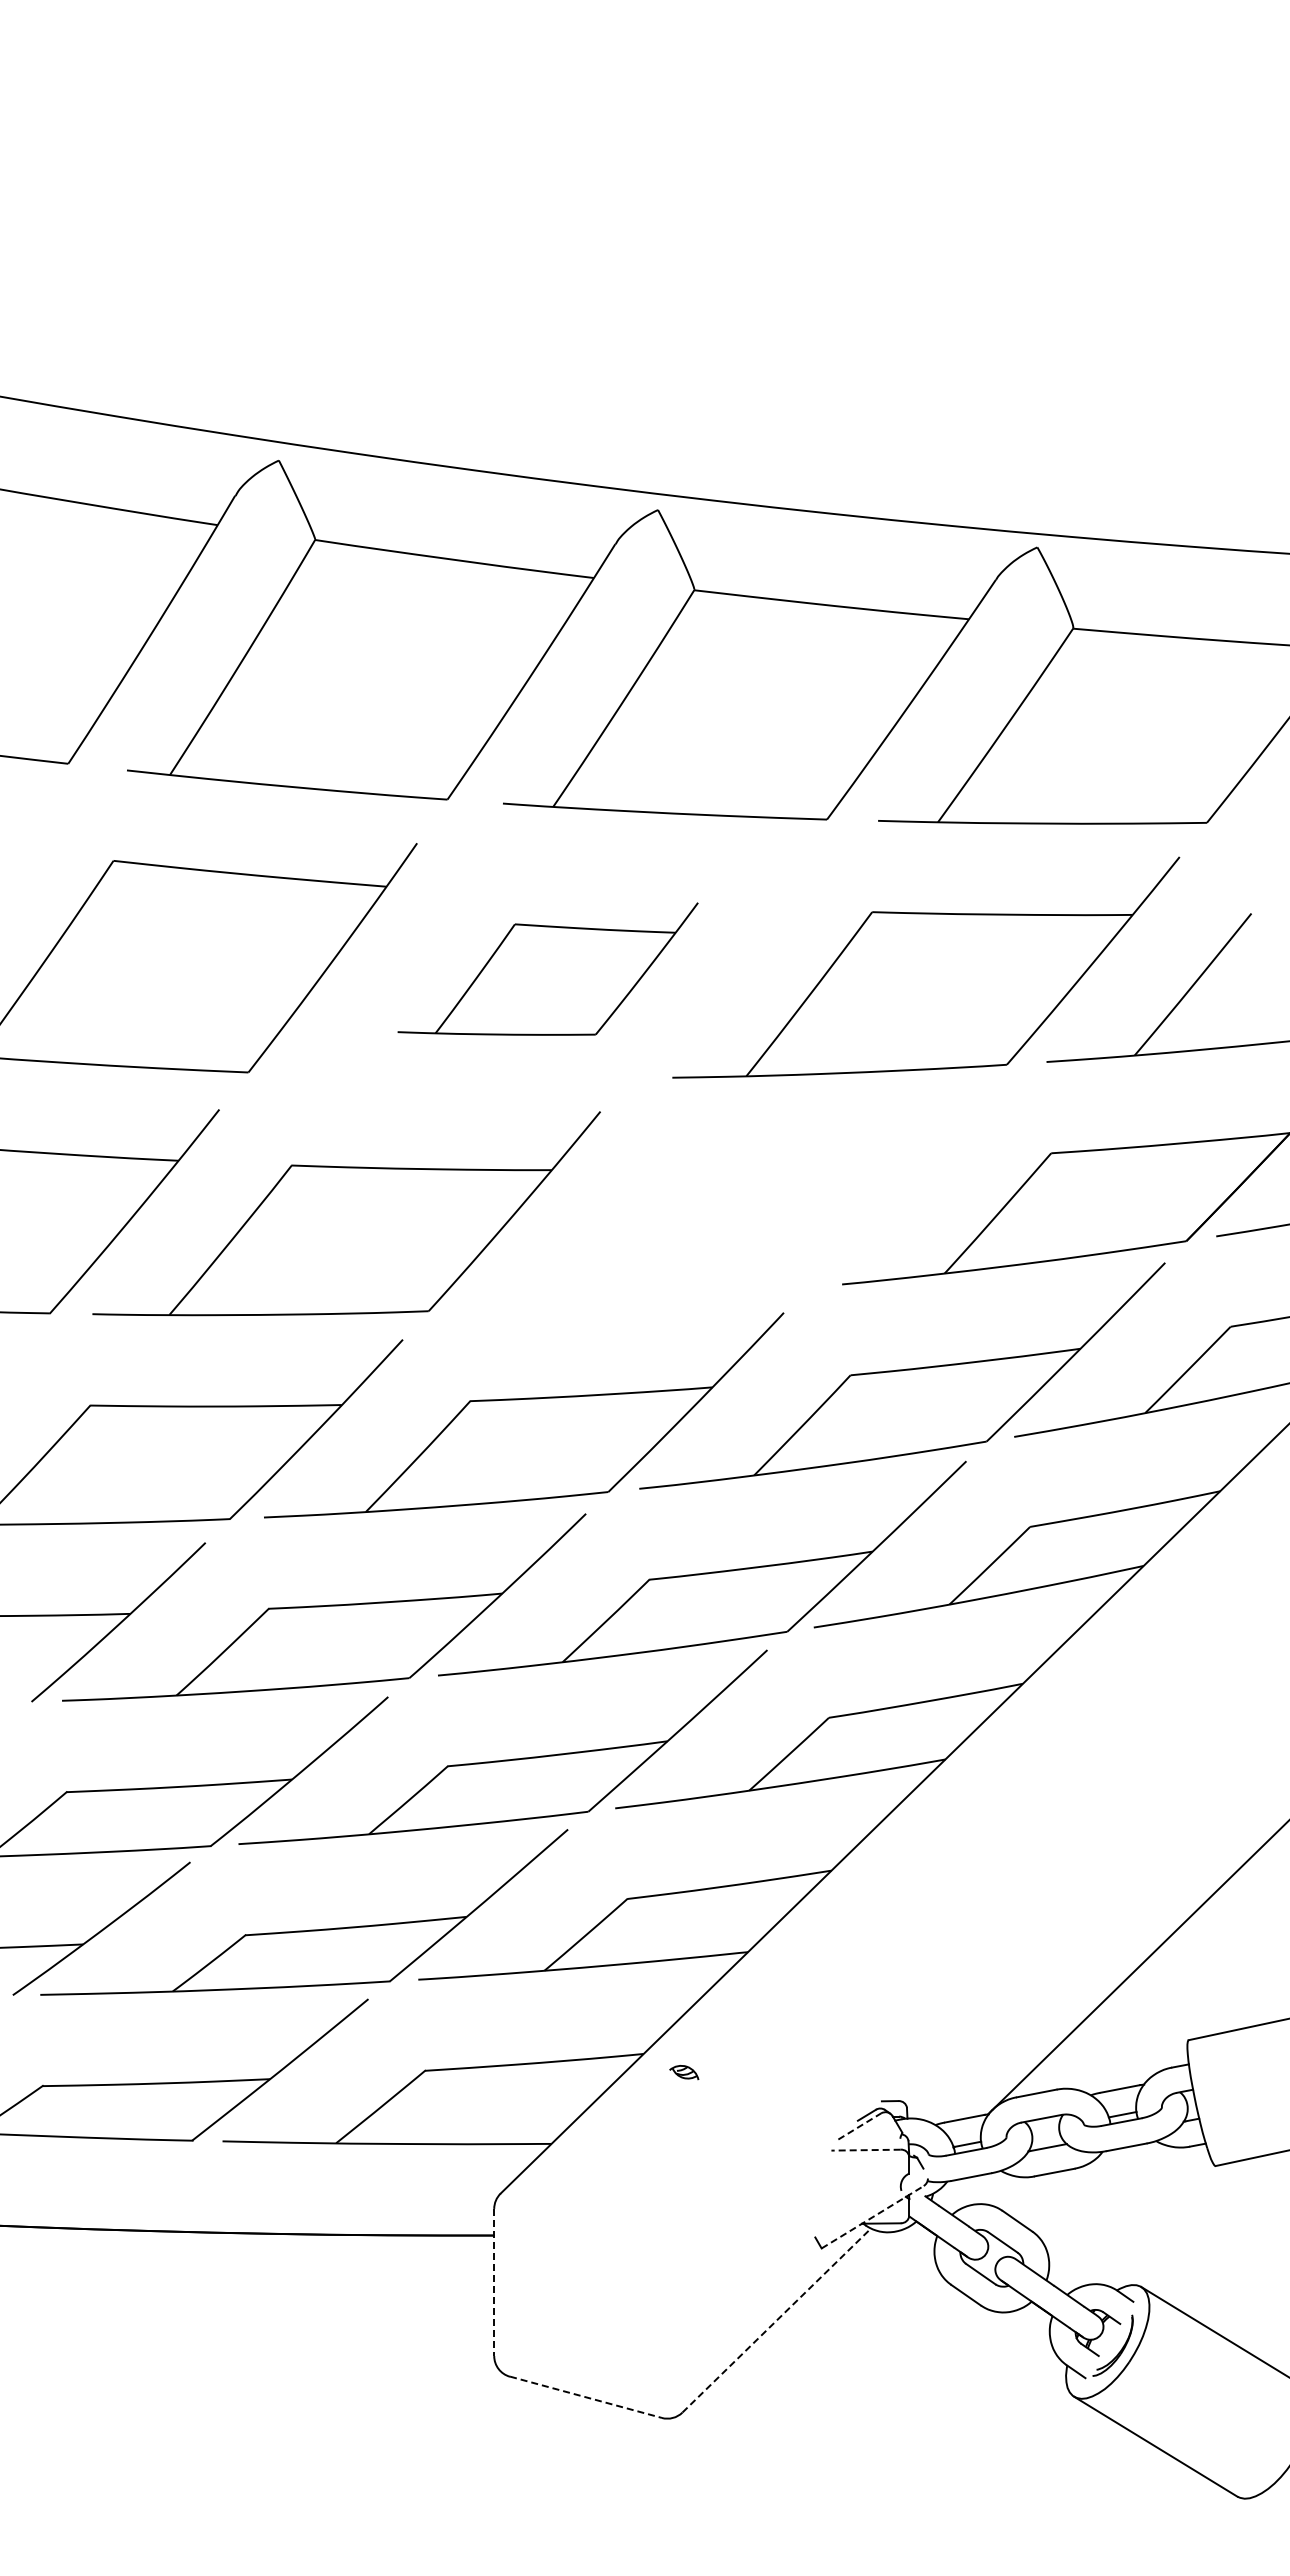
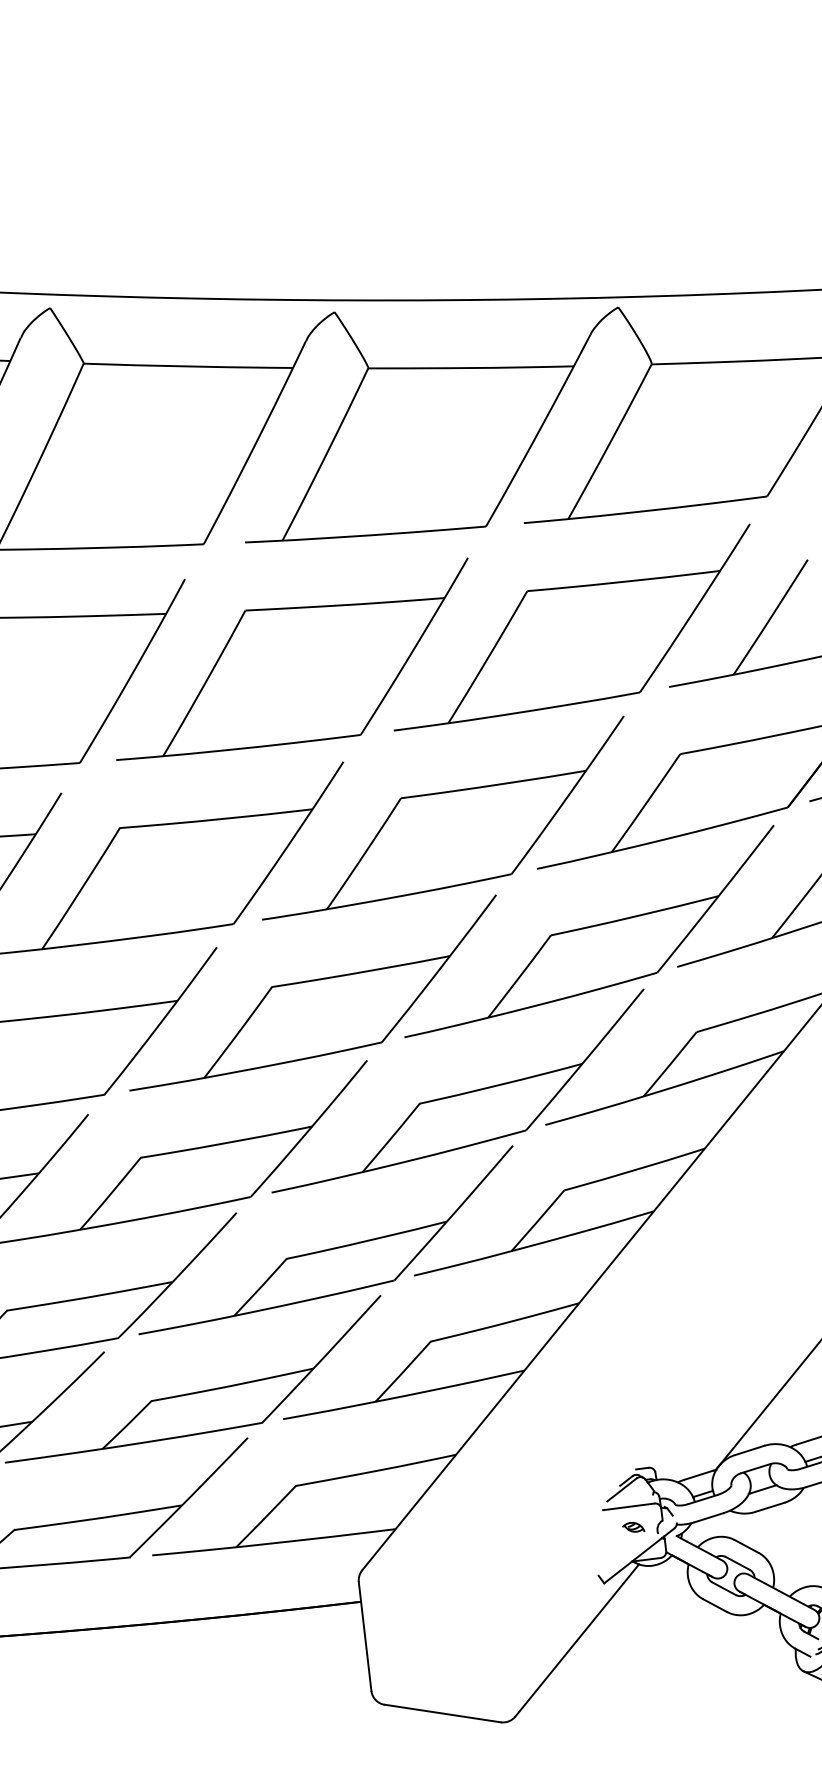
part: (547, 968) -> (292, 660), size x1.67
part: (724, 1201) -> (442, 817), added
part: (684, 2072) -> (633, 1527), moved
line: (860, 2126) -> (622, 1489), dashed -> solid
line: (866, 2150) -> (629, 1507), dashed -> solid
line: (872, 2217) -> (639, 1556), dashed -> solid
line: (494, 2282) -> (365, 1636), dashed -> solid
line: (776, 2320) -> (577, 1640), dashed -> solid
line: (585, 2397) -> (442, 1713), dashed -> solid

